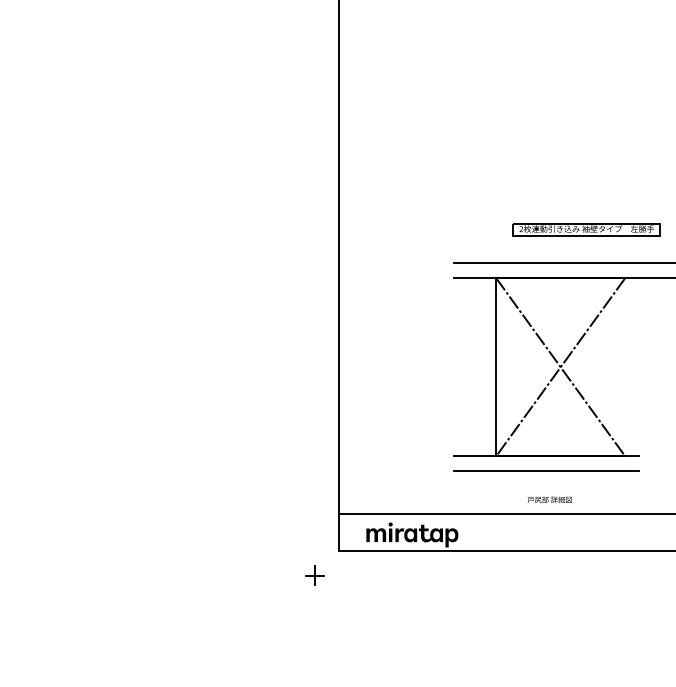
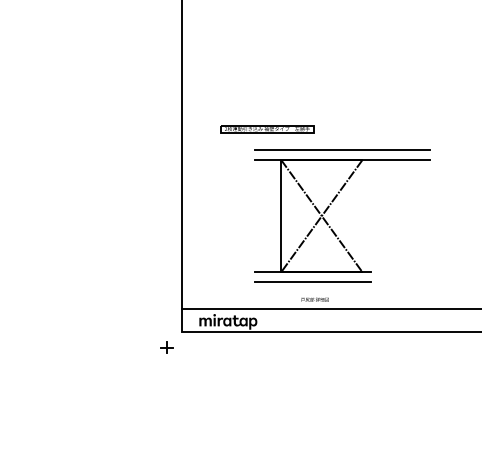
part: (587, 229) -> (267, 129), moved

